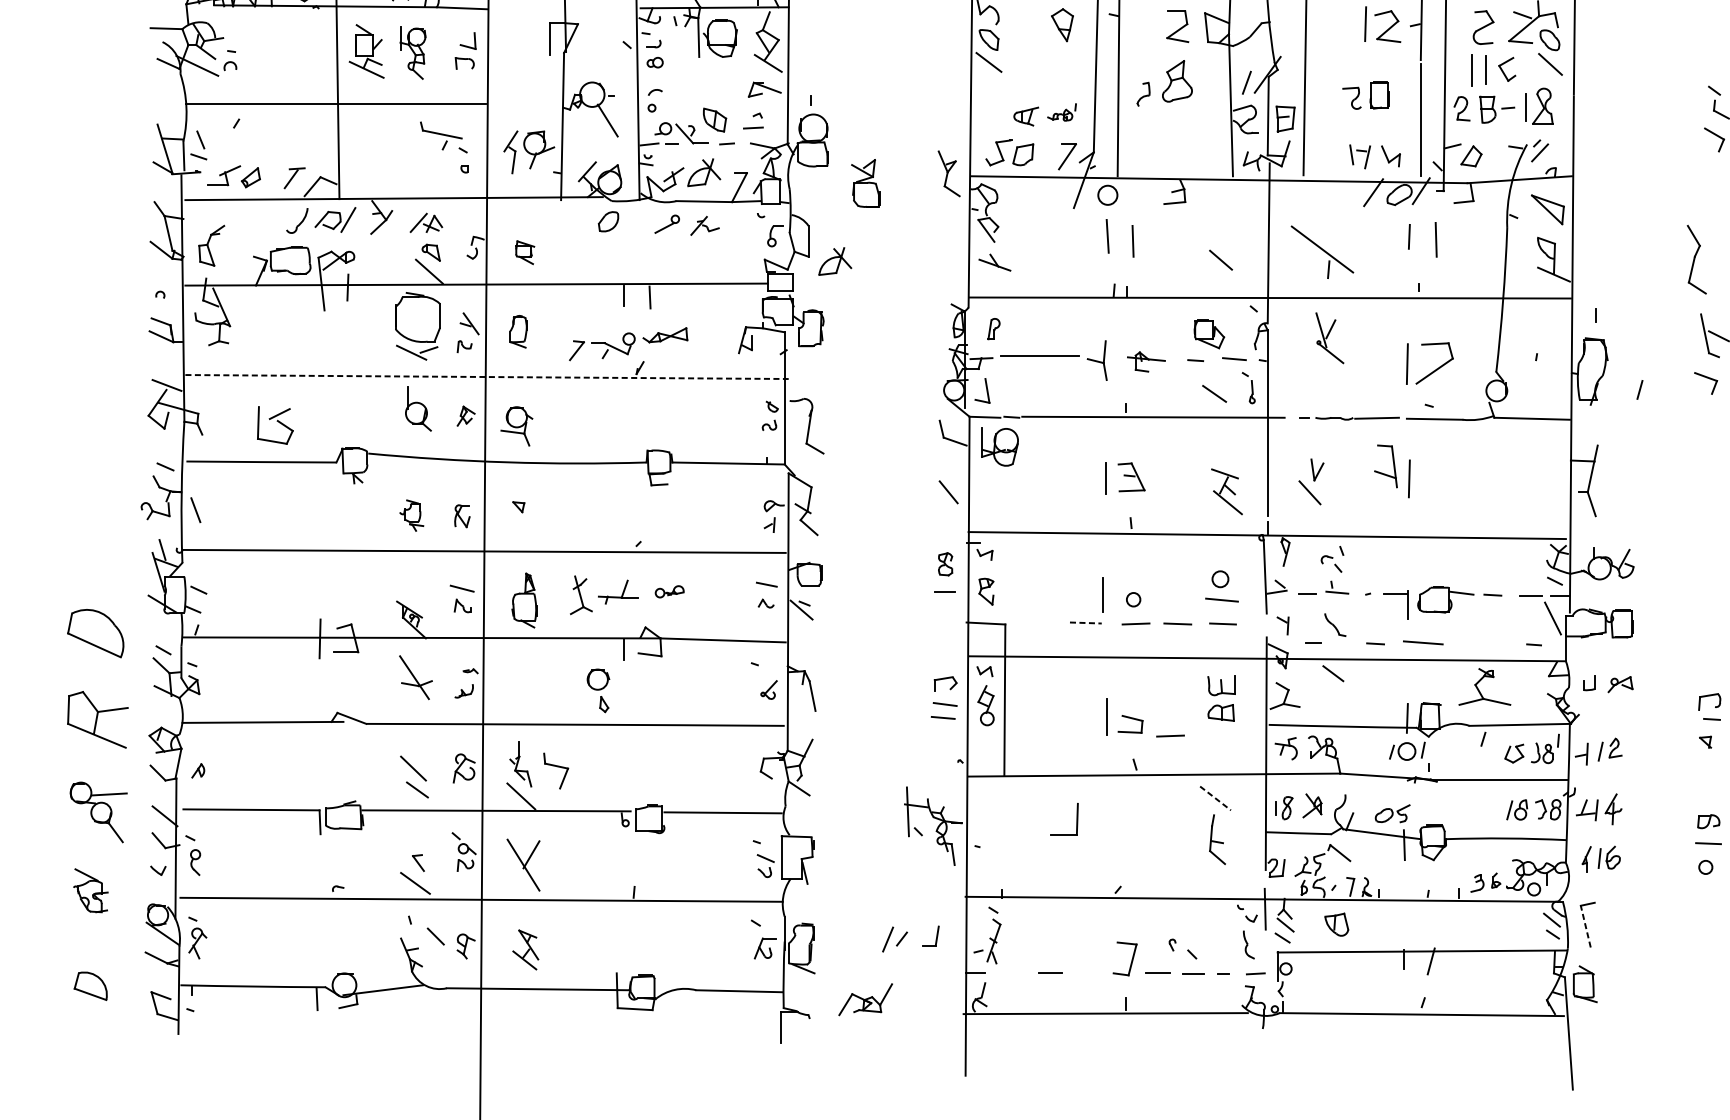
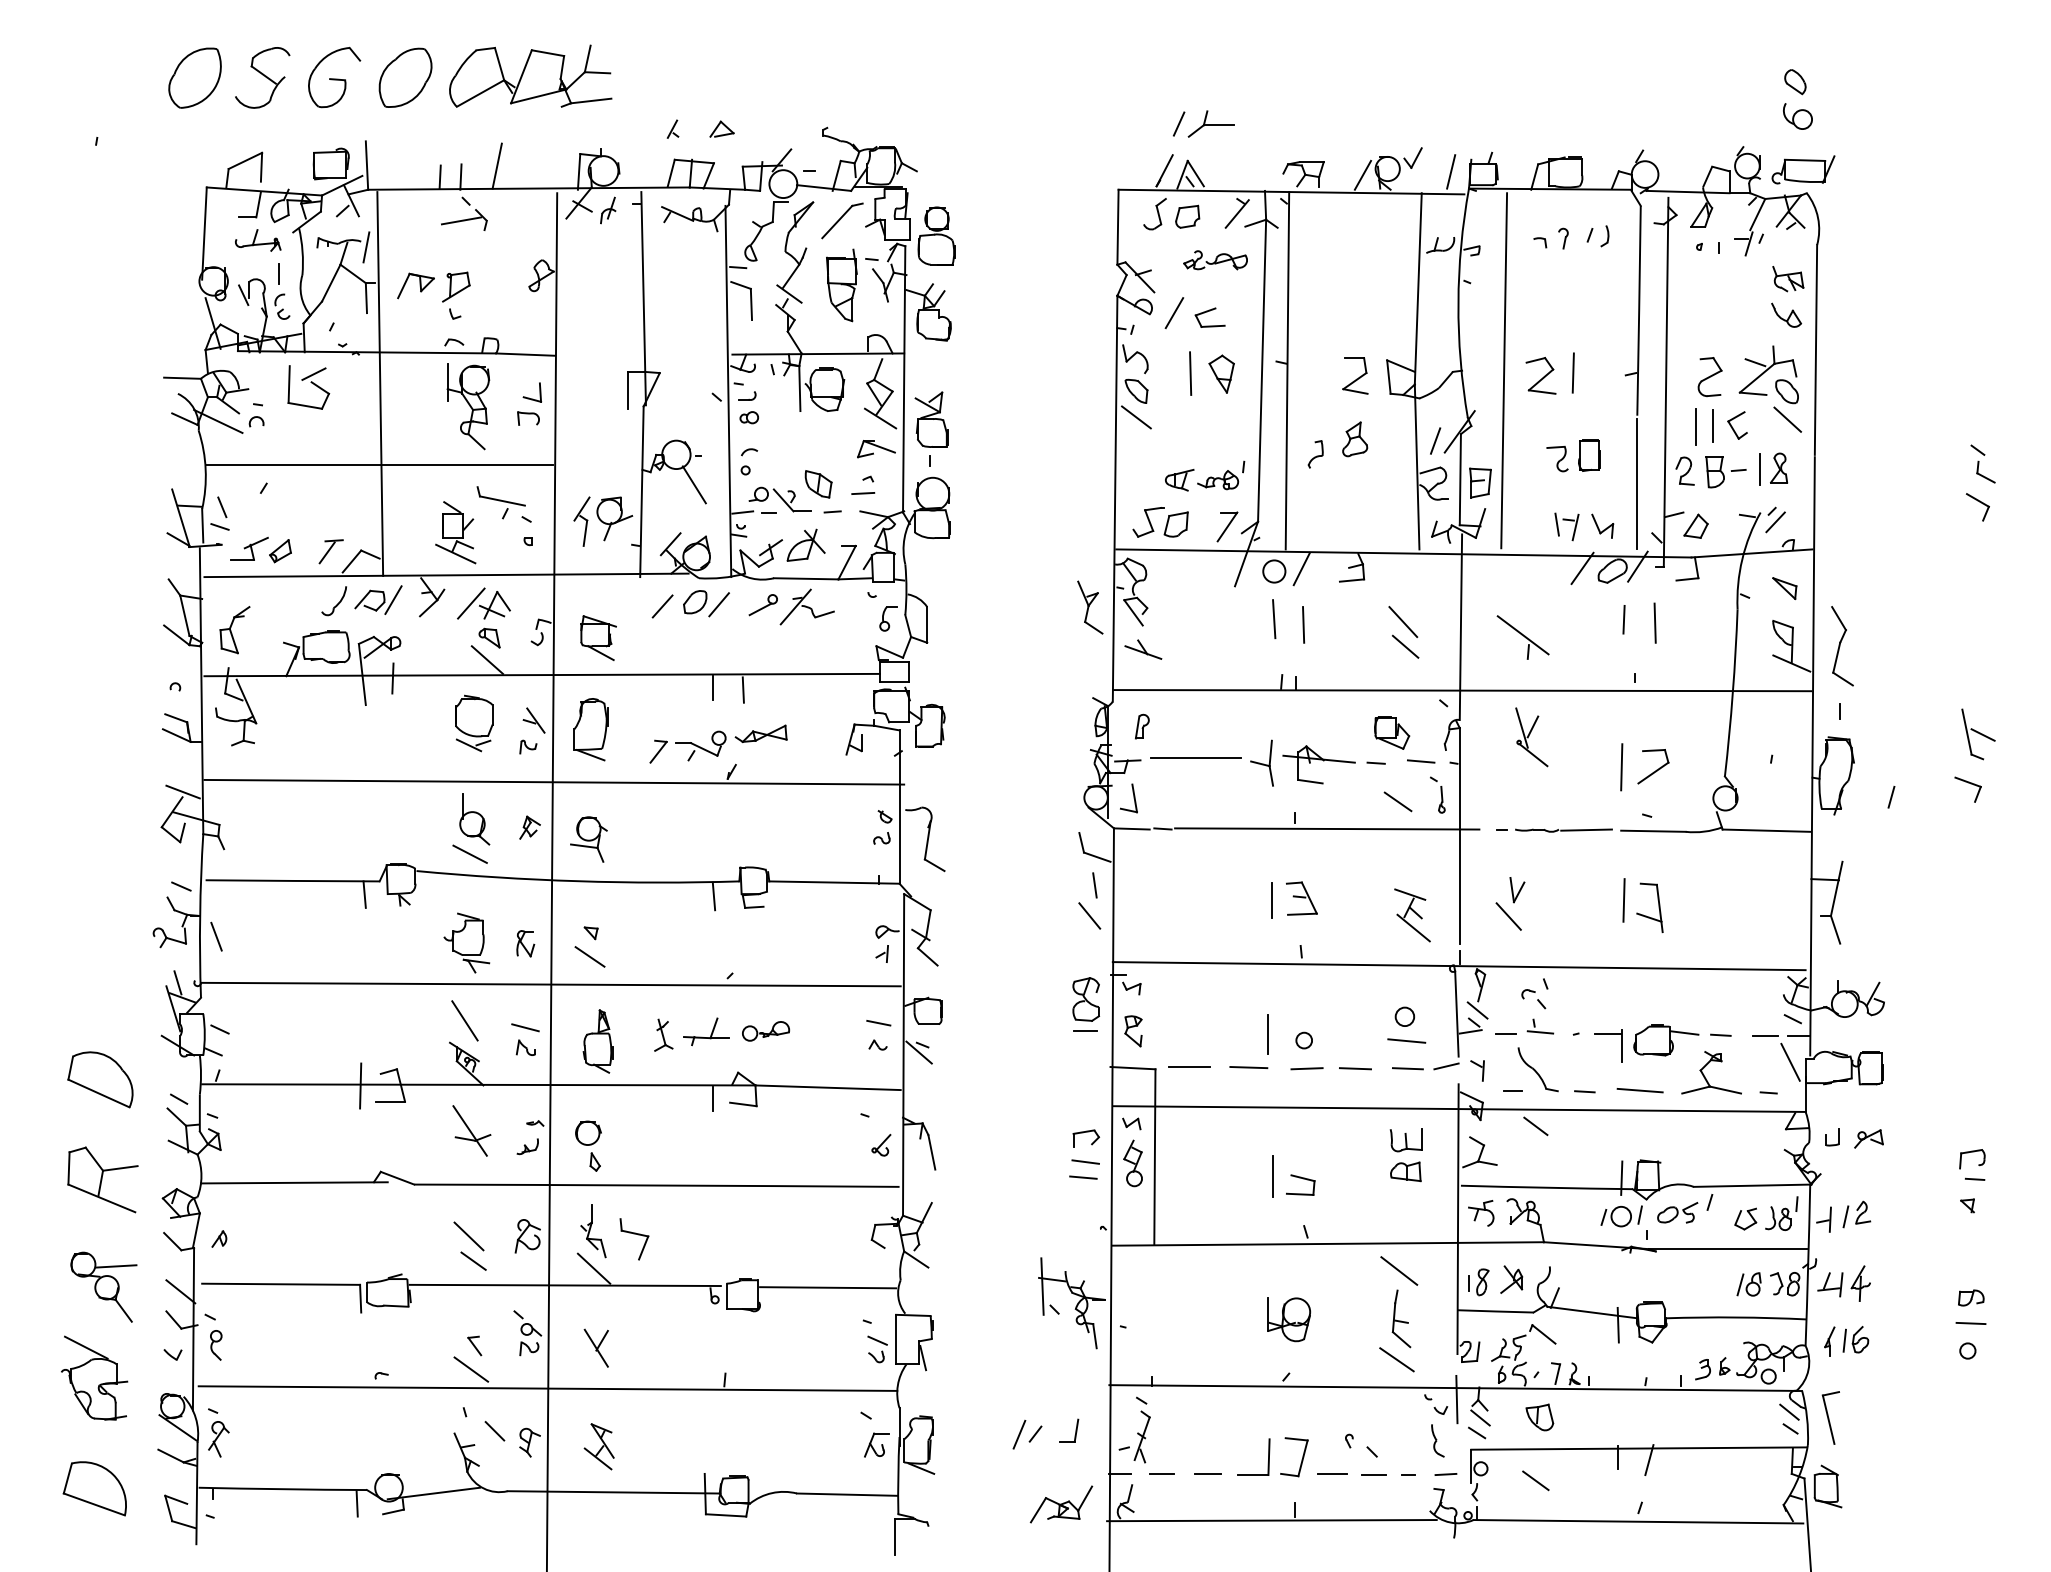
line: (1035, 24) -> (1190, 373), added
part: (1387, 26) -> (1540, 375), moved
part: (366, 51) -> (455, 532), moved
part: (413, 53) -> (468, 406), size x1.43
part: (1177, 81) -> (1355, 439), size x0.71
part: (1543, 105) -> (1779, 467), size x0.71
part: (1062, 112) -> (1221, 475), size x1.43
part: (949, 173) -> (1090, 607), moved
part: (865, 183) -> (931, 419), moved
line: (1131, 192) -> (1301, 568), added
part: (1547, 209) -> (1784, 588), size x0.62
part: (425, 222) -> (483, 603), size x1.43
line: (628, 223) -> (718, 604), added
line: (580, 225) -> (662, 606), added
part: (704, 225) -> (806, 606), size x1.67
line: (1219, 239) -> (1403, 622), added
part: (525, 252) -> (598, 637), size x1.67
part: (1321, 252) -> (1522, 637), size x0.71
part: (1696, 259) -> (1842, 646), moved
part: (834, 260) -> (957, 647), removed
part: (418, 326) -> (474, 723), size x0.71
part: (518, 331) -> (590, 729), size x1.67
part: (1145, 361) -> (1318, 764), size x1.67
part: (1434, 363) -> (1653, 766), size x0.71
line: (487, 377) -> (554, 782), dashed -> solid
part: (275, 425) -> (308, 387), moved
line: (413, 438) -> (469, 853), added
part: (1000, 447) -> (1289, 1319), moved
line: (952, 466) -> (1094, 885), added
part: (1383, 472) -> (1646, 915), moved
line: (323, 473) -> (364, 894), added
line: (624, 475) -> (713, 896), added
part: (411, 515) -> (466, 942), size x1.67
line: (517, 527) -> (589, 956), added
part: (945, 564) -> (1085, 999), size x1.67
line: (1283, 573) -> (1477, 1010), added
line: (409, 582) -> (464, 1020), added
part: (669, 591) -> (766, 1031), size x1.43
part: (581, 594) -> (663, 1034), size x0.71
line: (1034, 622) -> (1189, 1067), added
line: (1086, 622) -> (1249, 1067), dashed -> solid
line: (1256, 622) -> (1446, 1066), added
part: (1334, 624) -> (1537, 1069), size x1.67
part: (598, 690) -> (588, 1145), moved
part: (1479, 690) -> (1705, 1076), moved
line: (1170, 735) -> (1346, 1198), removed
line: (1215, 798) -> (1399, 1271), dashed -> solid
part: (1392, 813) -> (1677, 1212), moved
part: (1076, 818) -> (1268, 1456), moved
part: (522, 864) -> (595, 1347), size x0.62
line: (1213, 874) -> (1396, 1359), added
part: (90, 890) -> (94, 1377), size x1.67
line: (1585, 926) -> (1828, 1419), dashed -> solid
line: (1010, 973) -> (1161, 1473), added
line: (1333, 979) -> (1535, 1480), added
part: (90, 985) -> (94, 1488), size x1.67
part: (865, 999) -> (1061, 1504), moved

